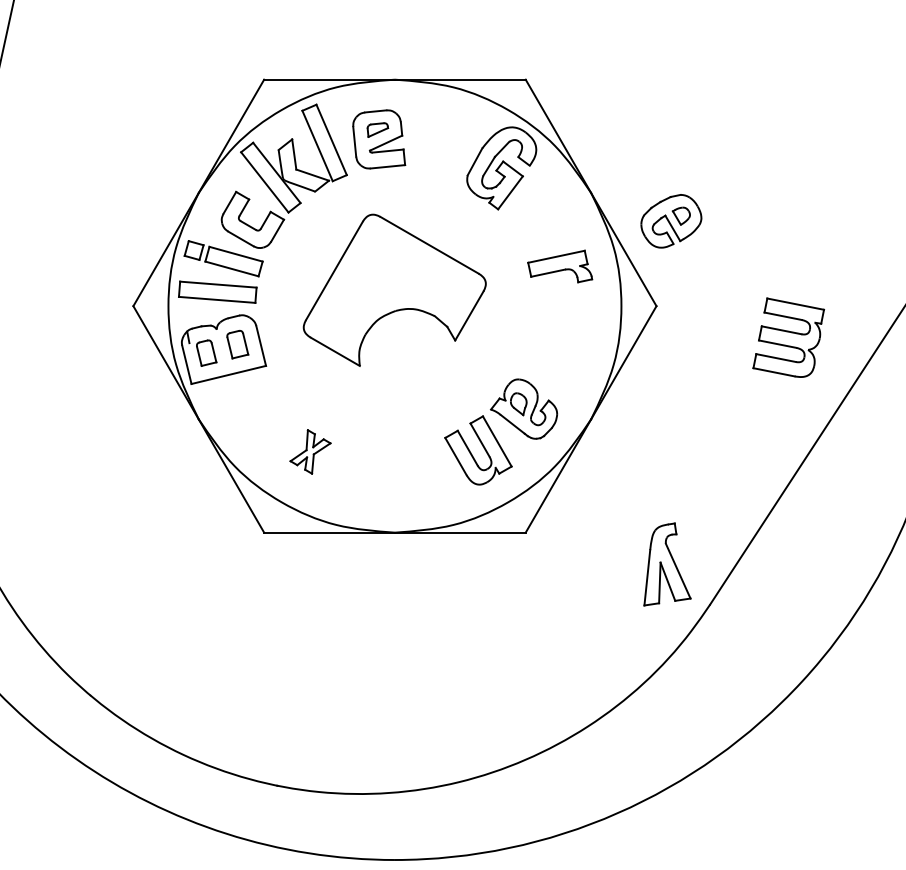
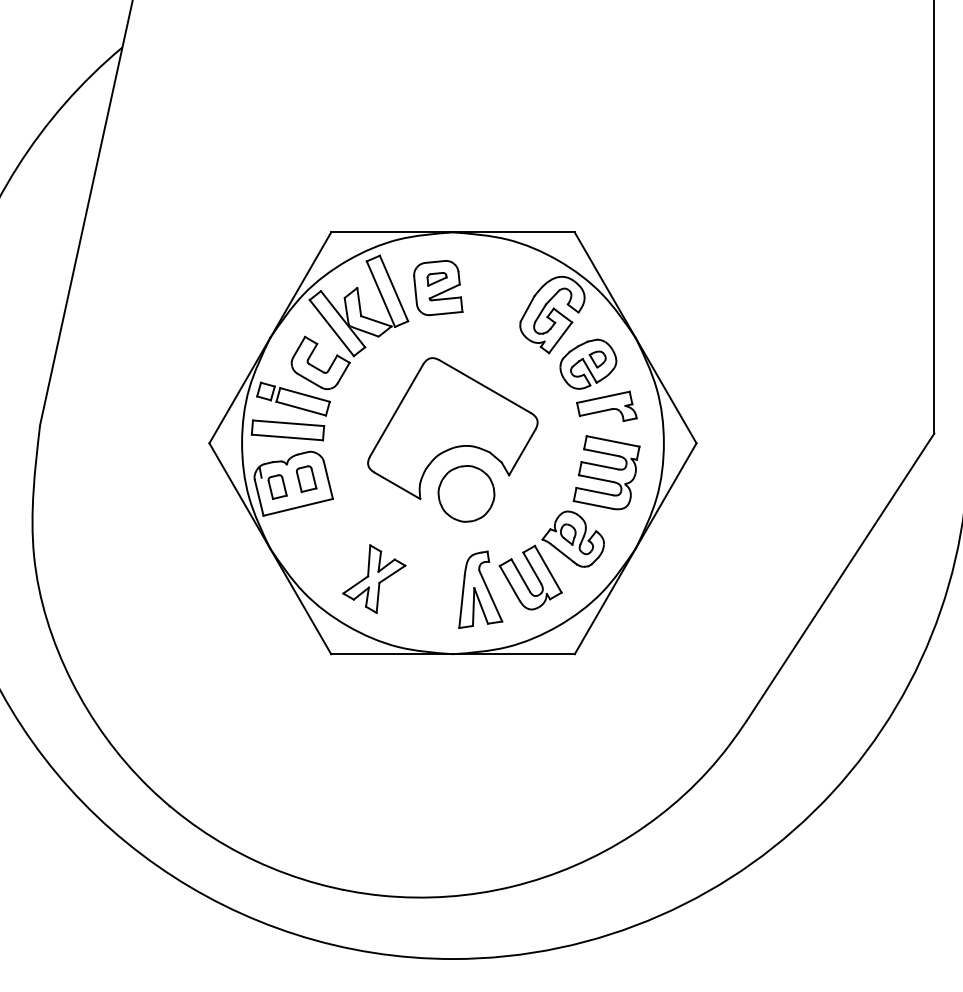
part: (671, 220) -> (588, 363), moved
part: (788, 337) -> (606, 472), moved
part: (409, 360) -> (466, 493), added
part: (310, 451) -> (374, 578), size x1.67
part: (667, 564) -> (480, 589), moved

